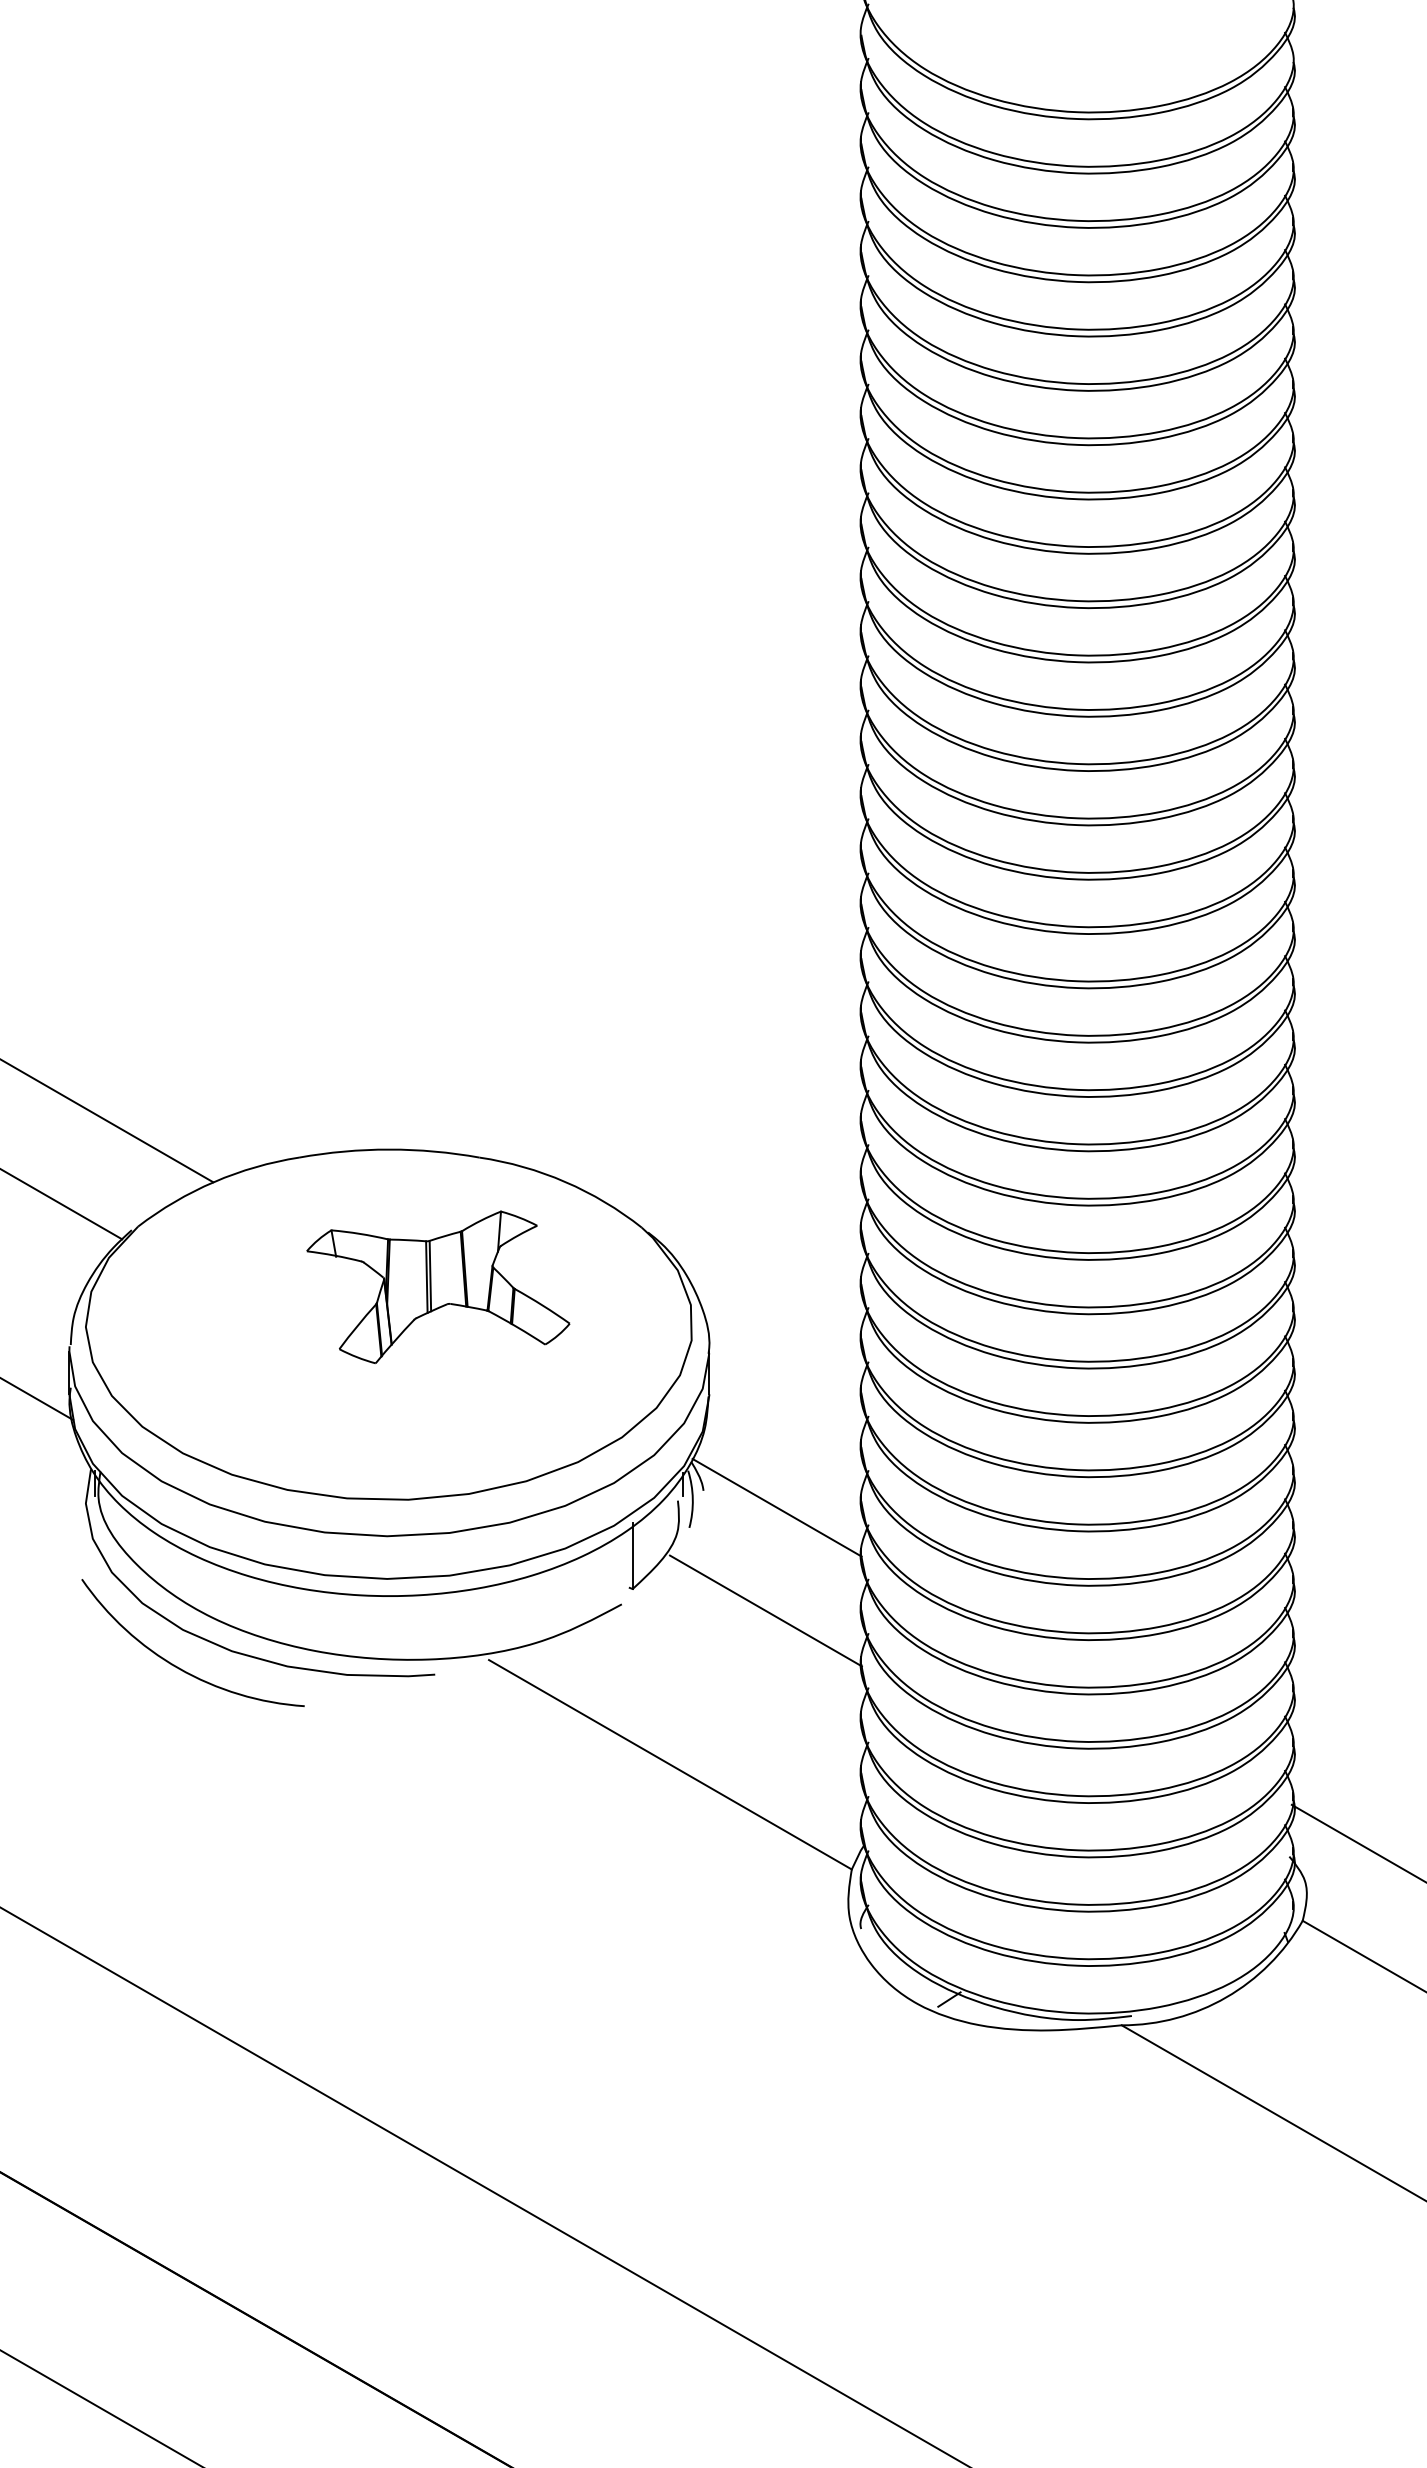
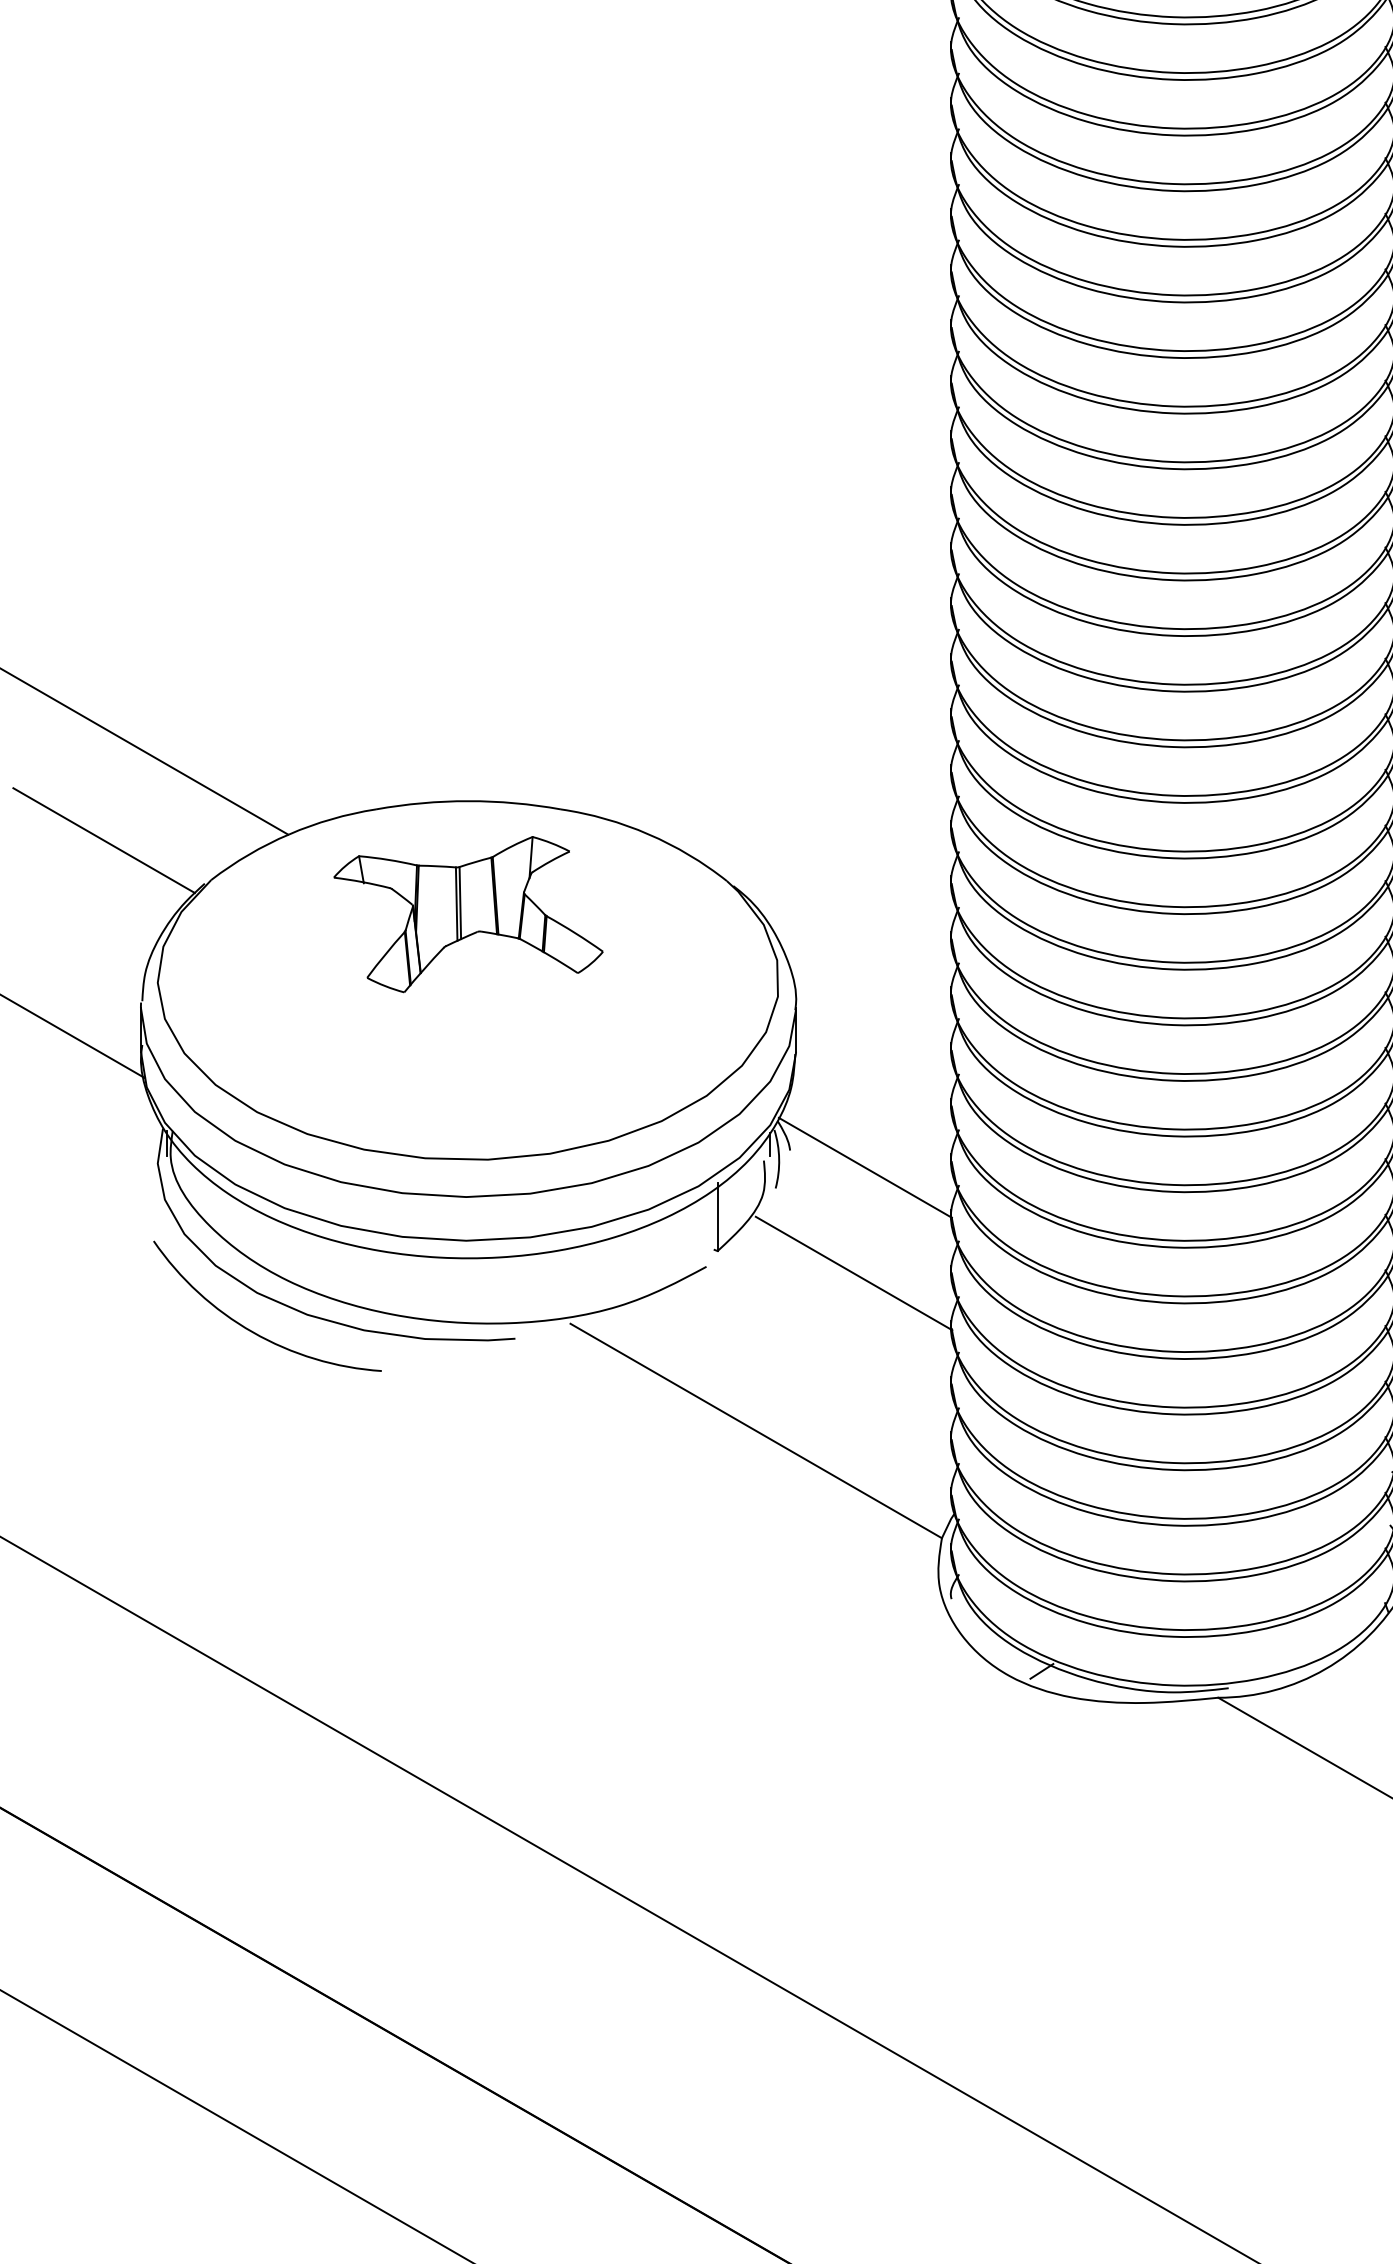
part: (438, 1287) -> (468, 914), moved

